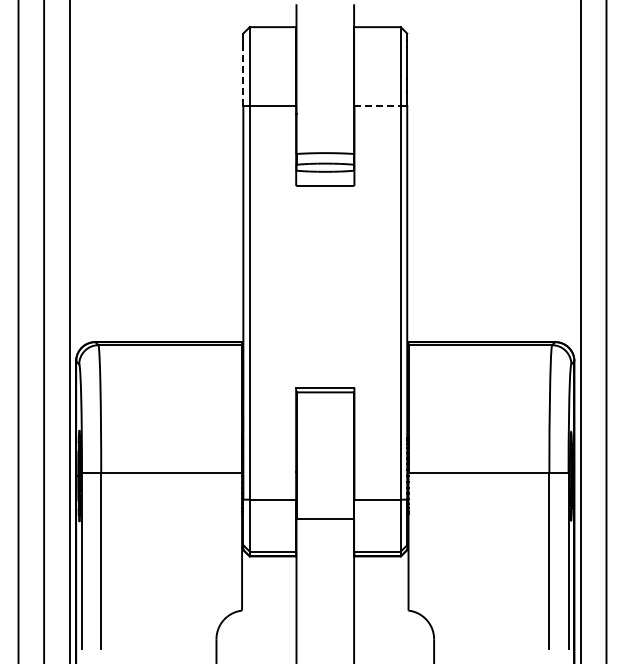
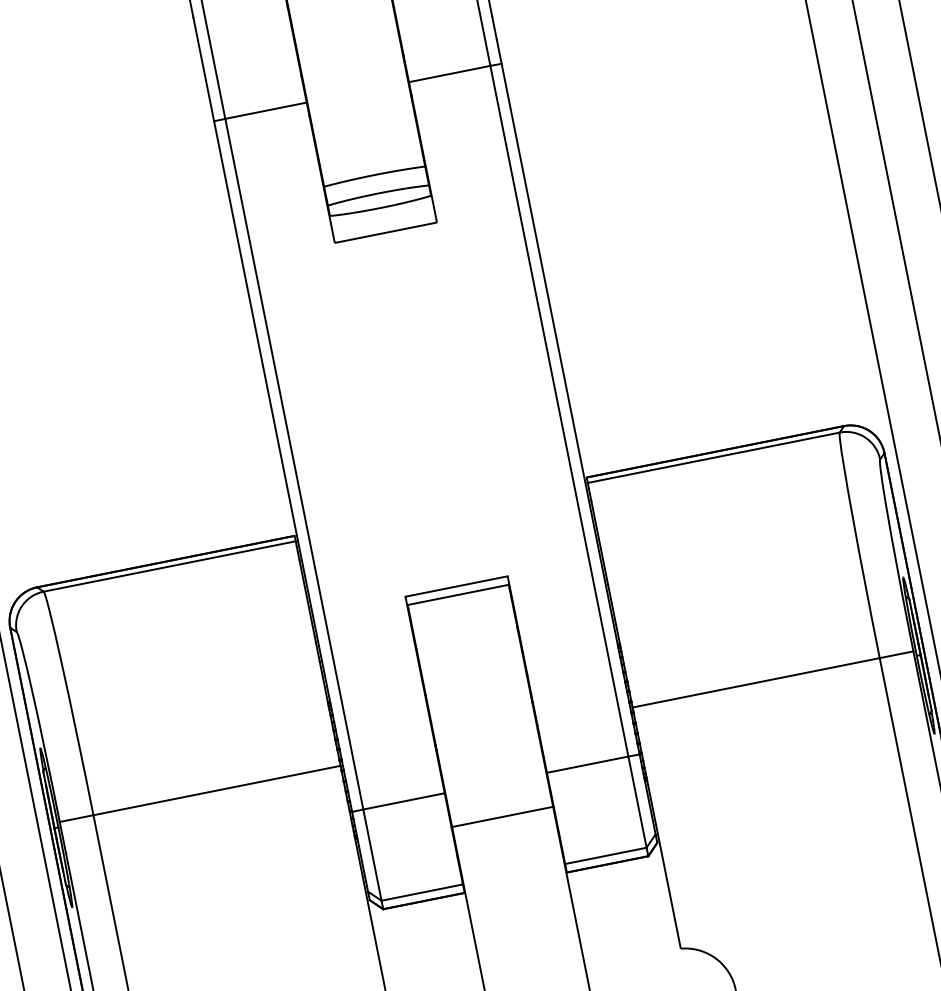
line: (243, 76) -> (204, 69), dashed -> solid
line: (378, 105) -> (451, 72), dashed -> solid

